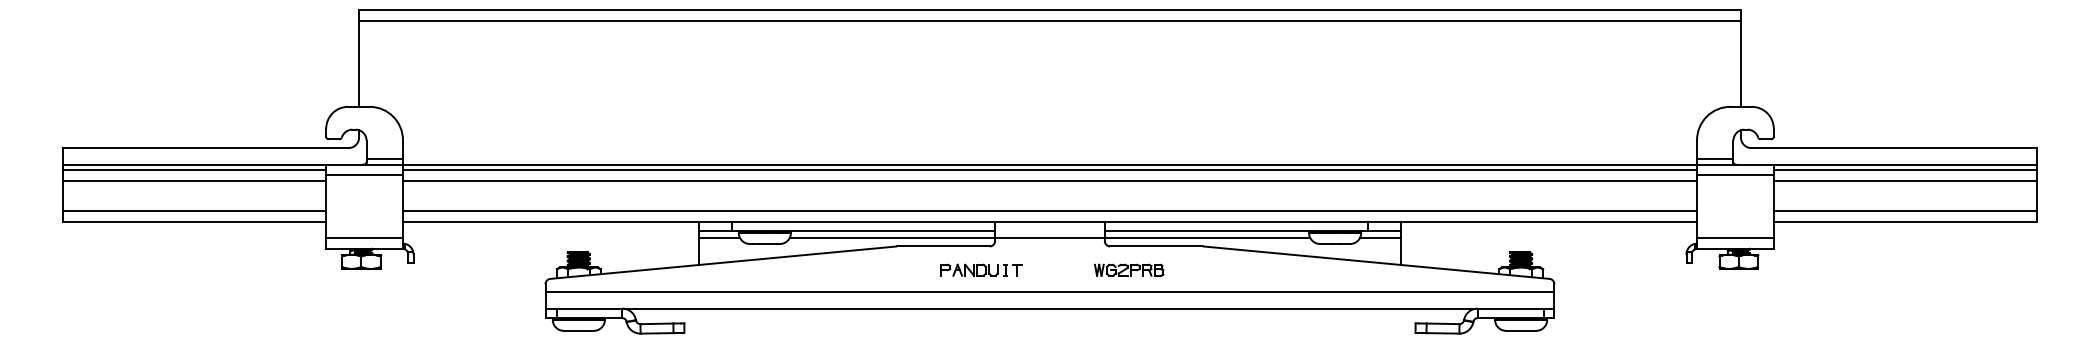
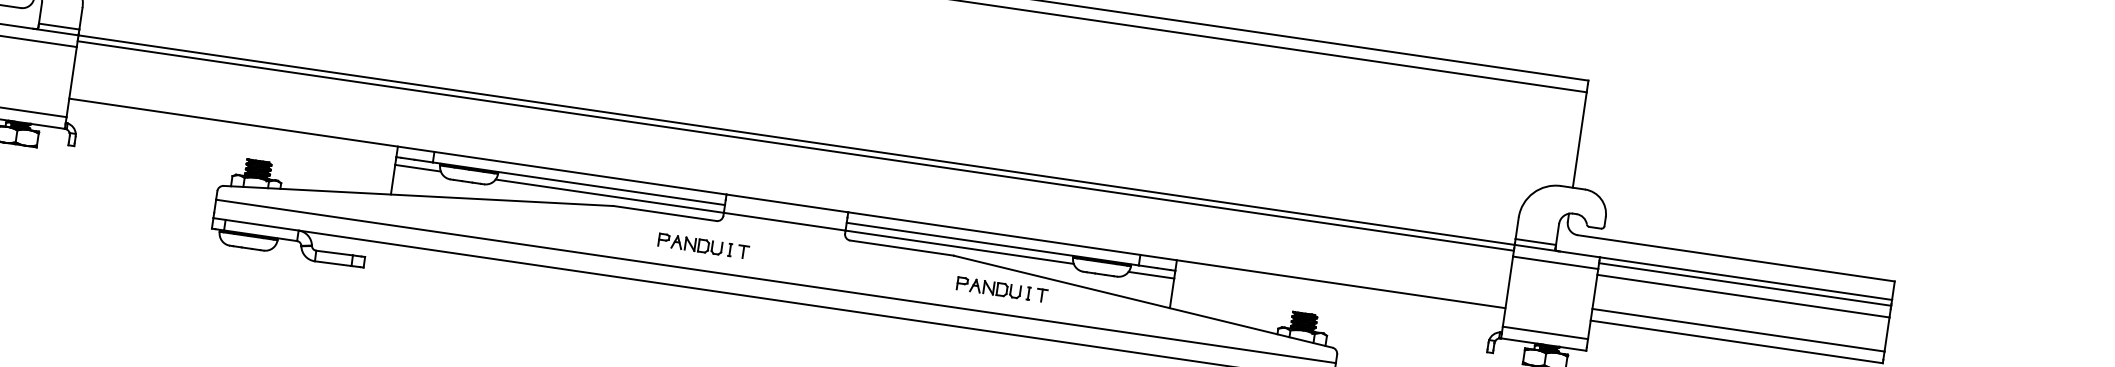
line: (1049, 180) -> (793, 157), removed
line: (1049, 211) -> (788, 191), removed
part: (1129, 269) -> (867, 269), removed
part: (1250, 269) -> (1002, 288), added

